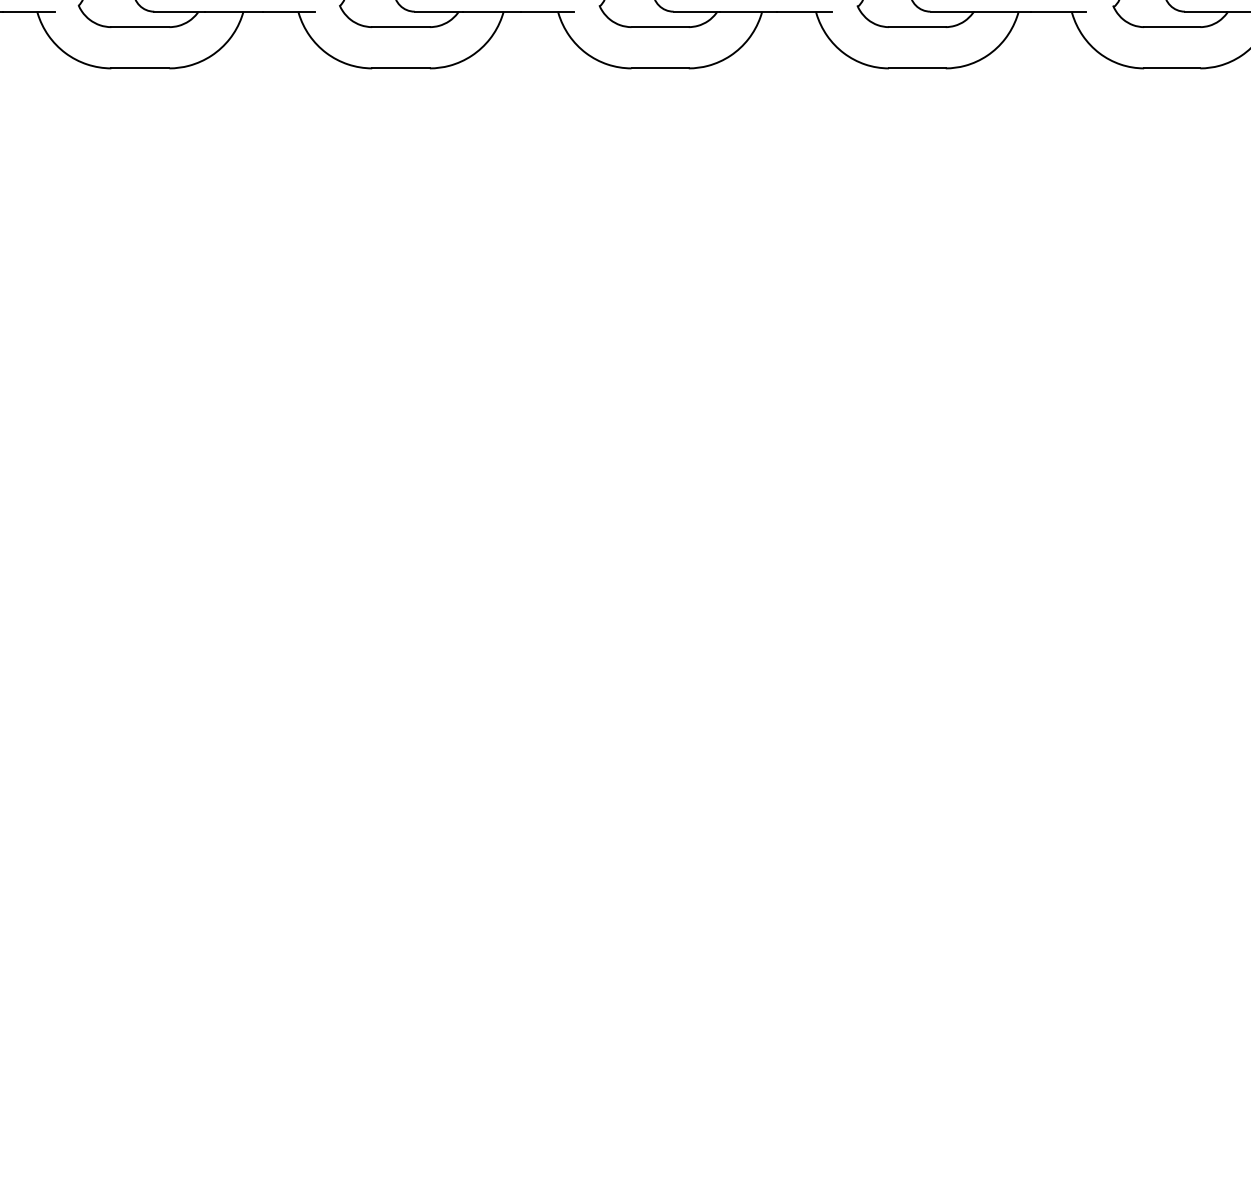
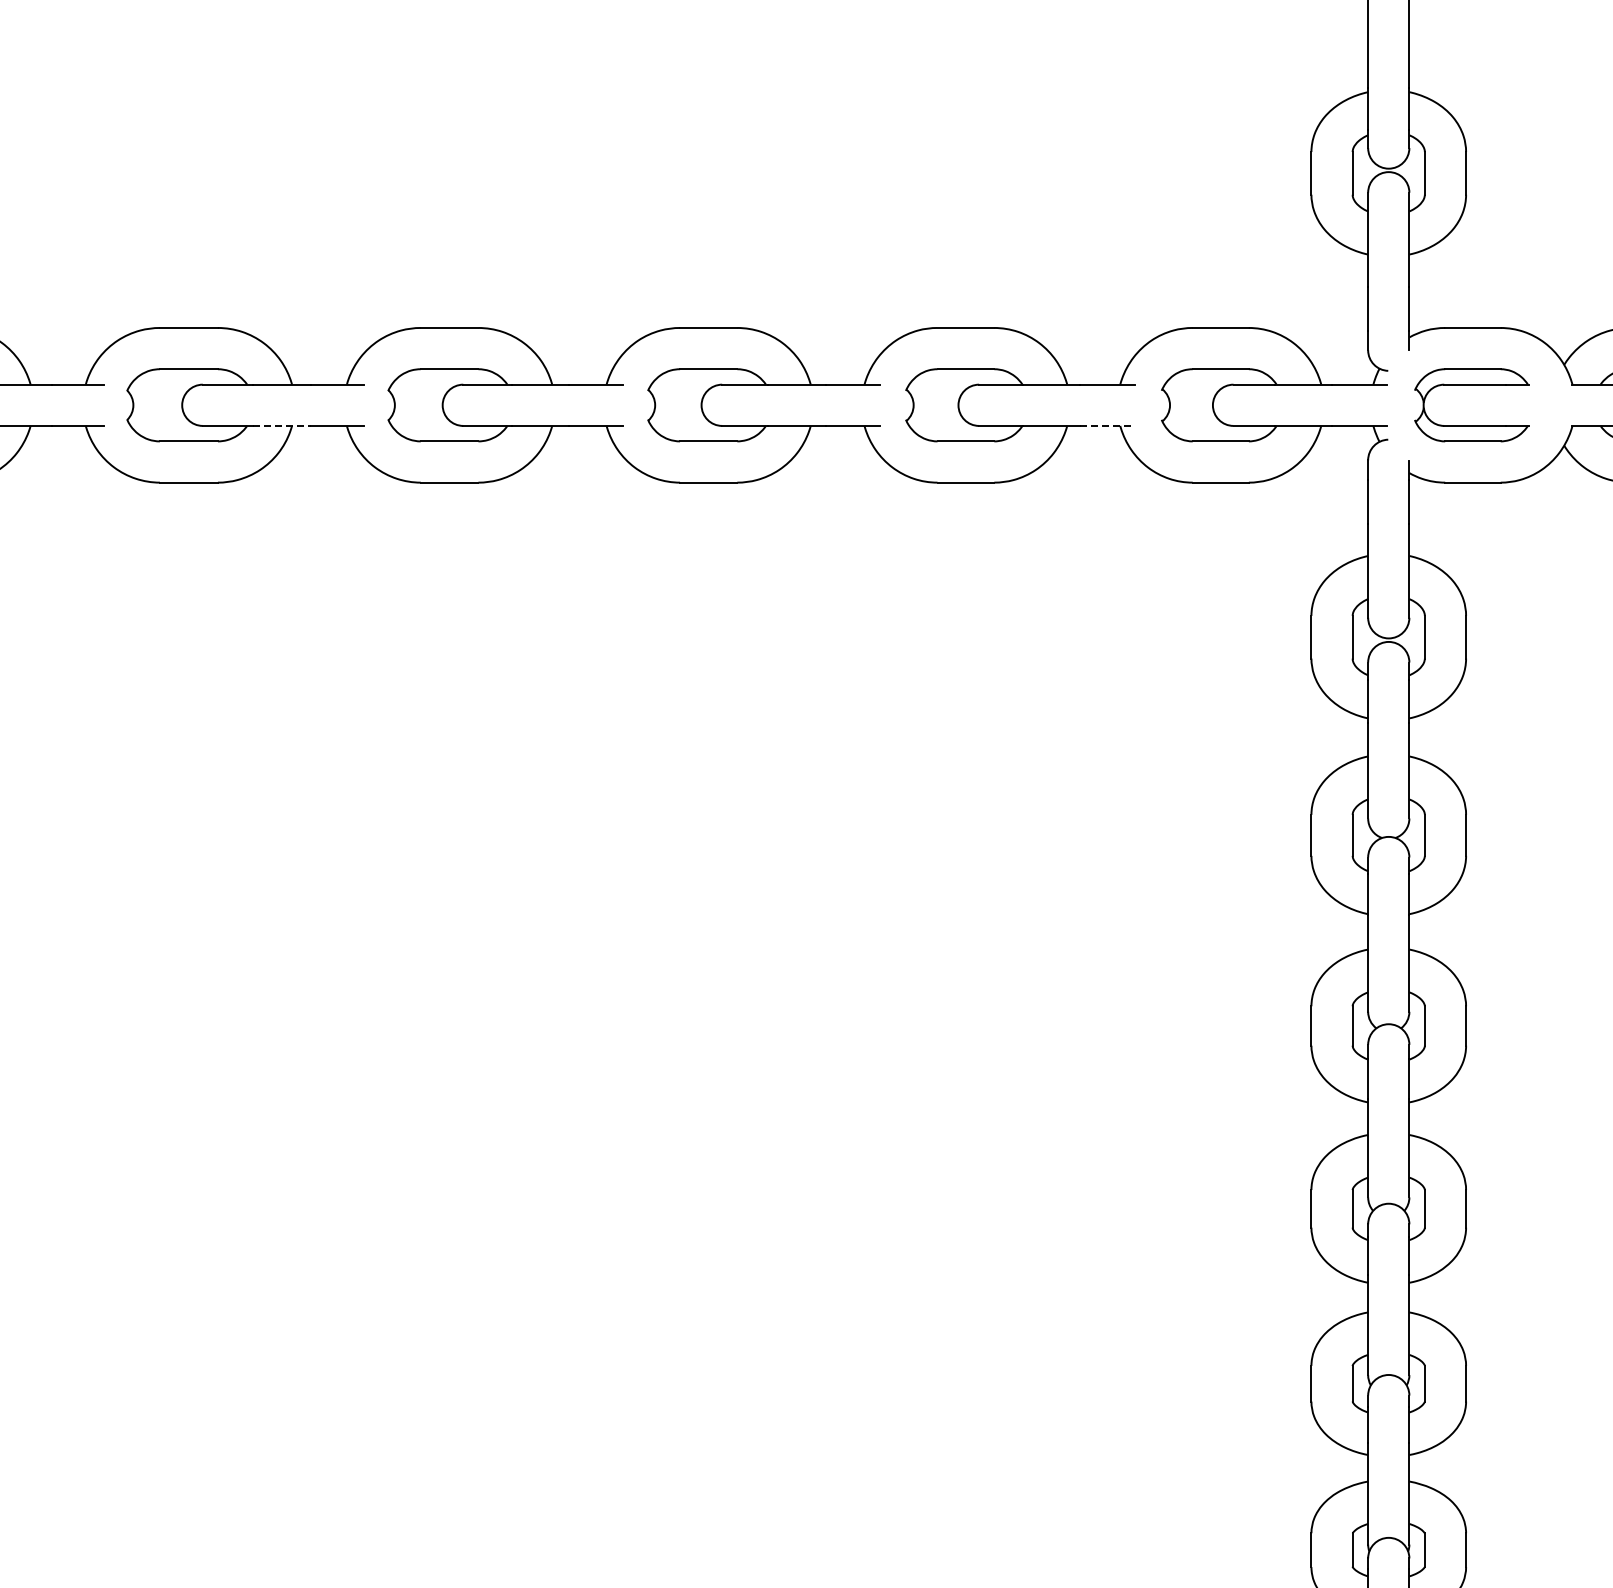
line: (233, 11) -> (282, 425), solid -> dashed
line: (1058, 11) -> (1107, 425), solid -> dashed

